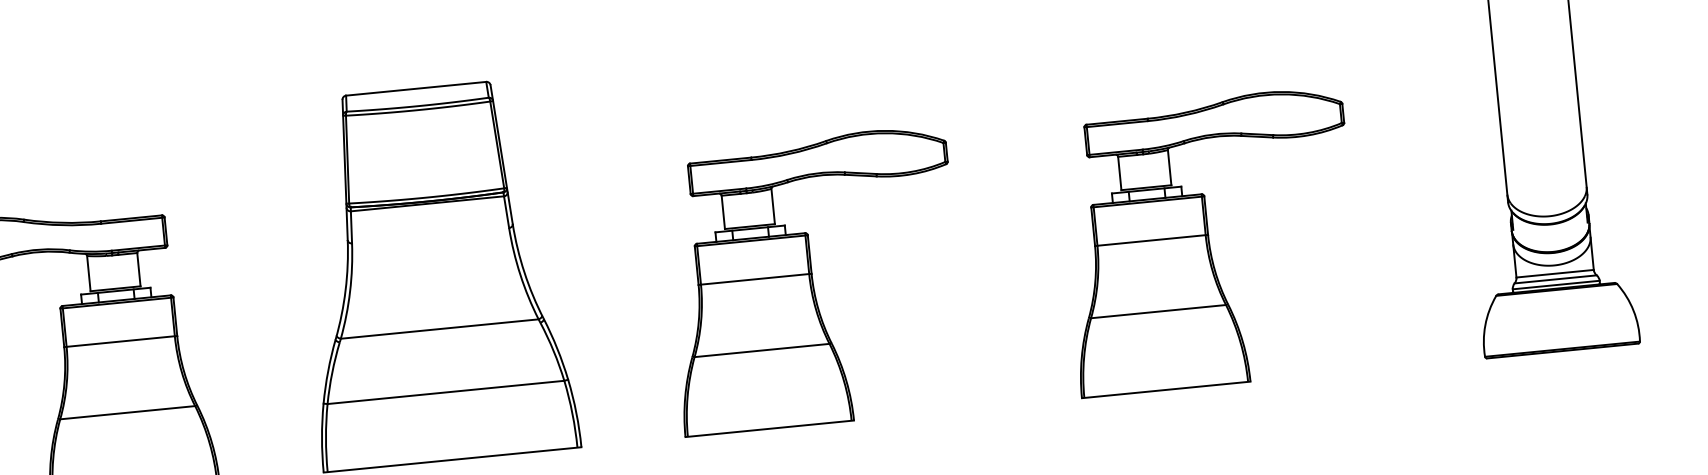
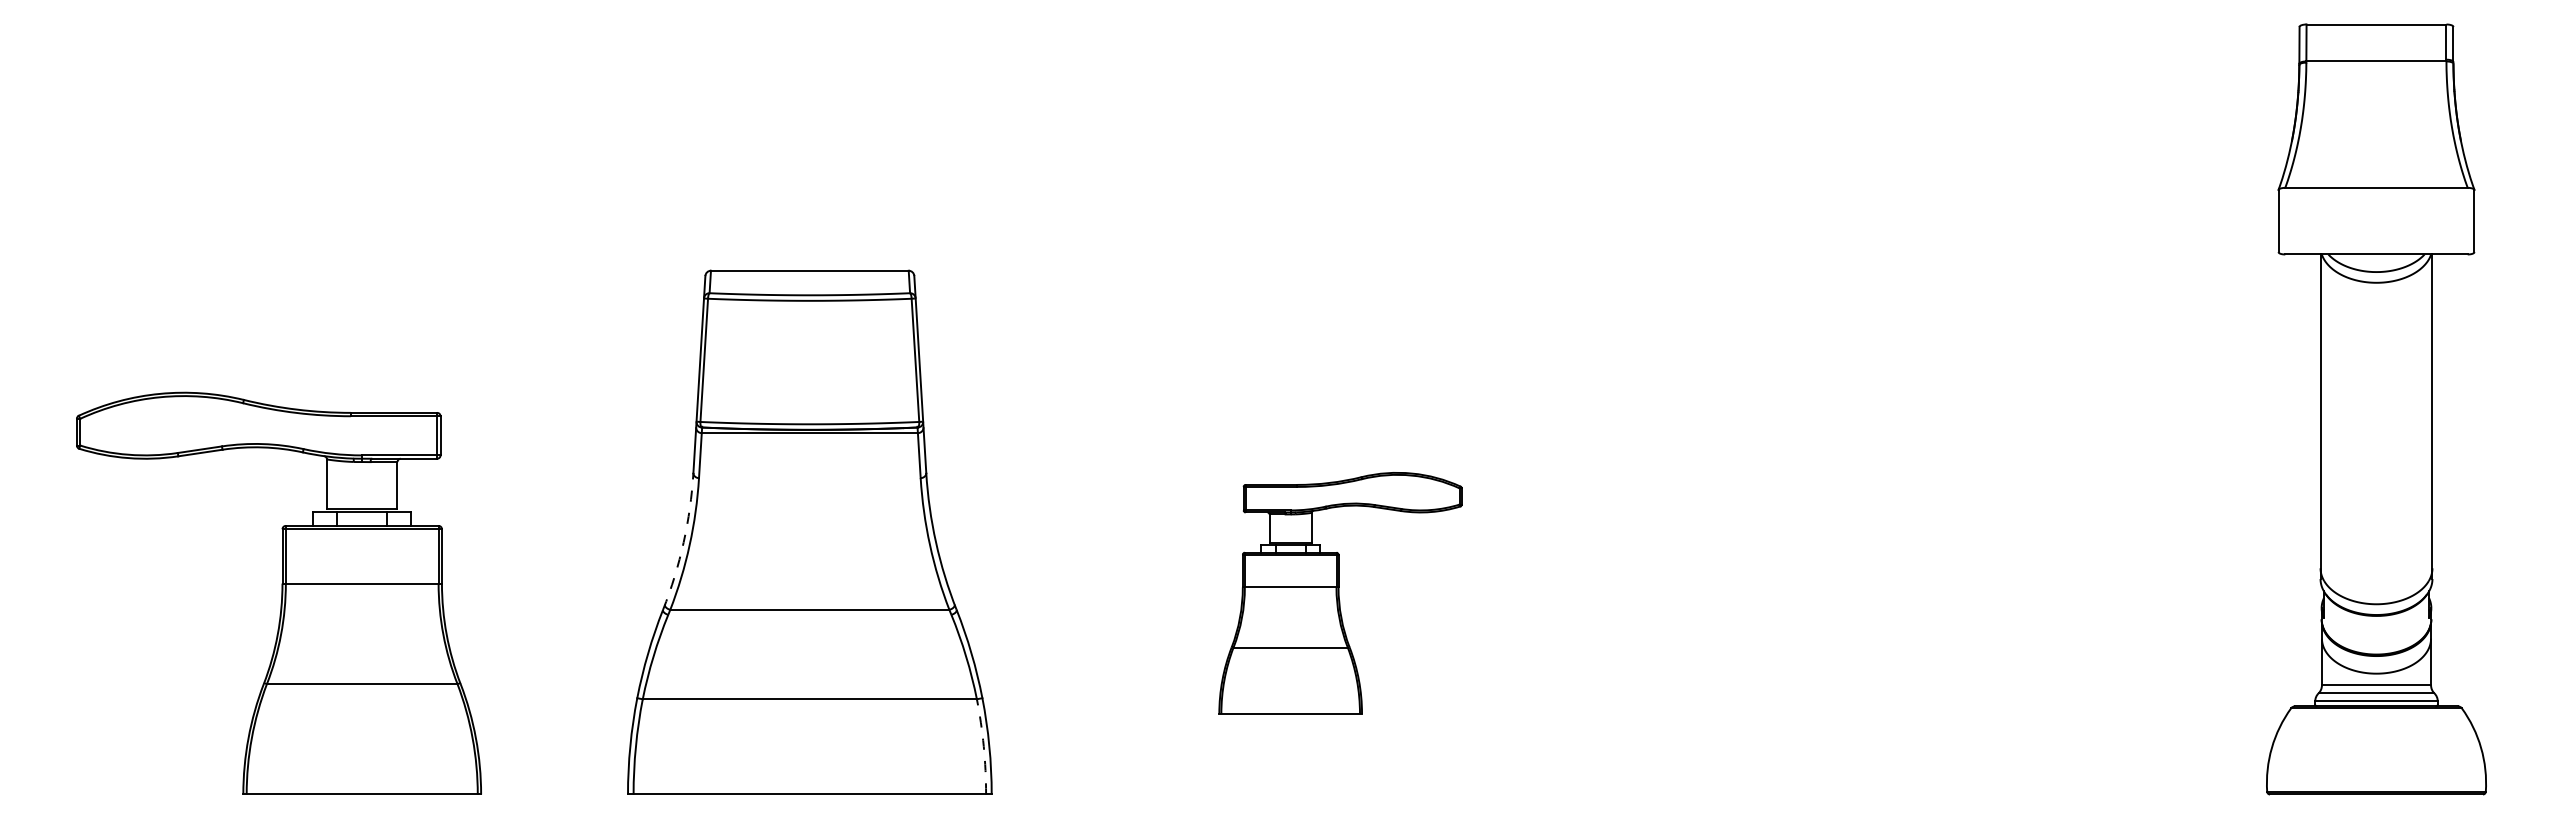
part: (1211, 240) -> (1900, 592), removed
part: (814, 279) -> (1340, 592), size x0.6
arc: (345, 290) -> (683, 542), solid -> dashed
arc: (572, 413) -> (983, 746), solid -> dashed

